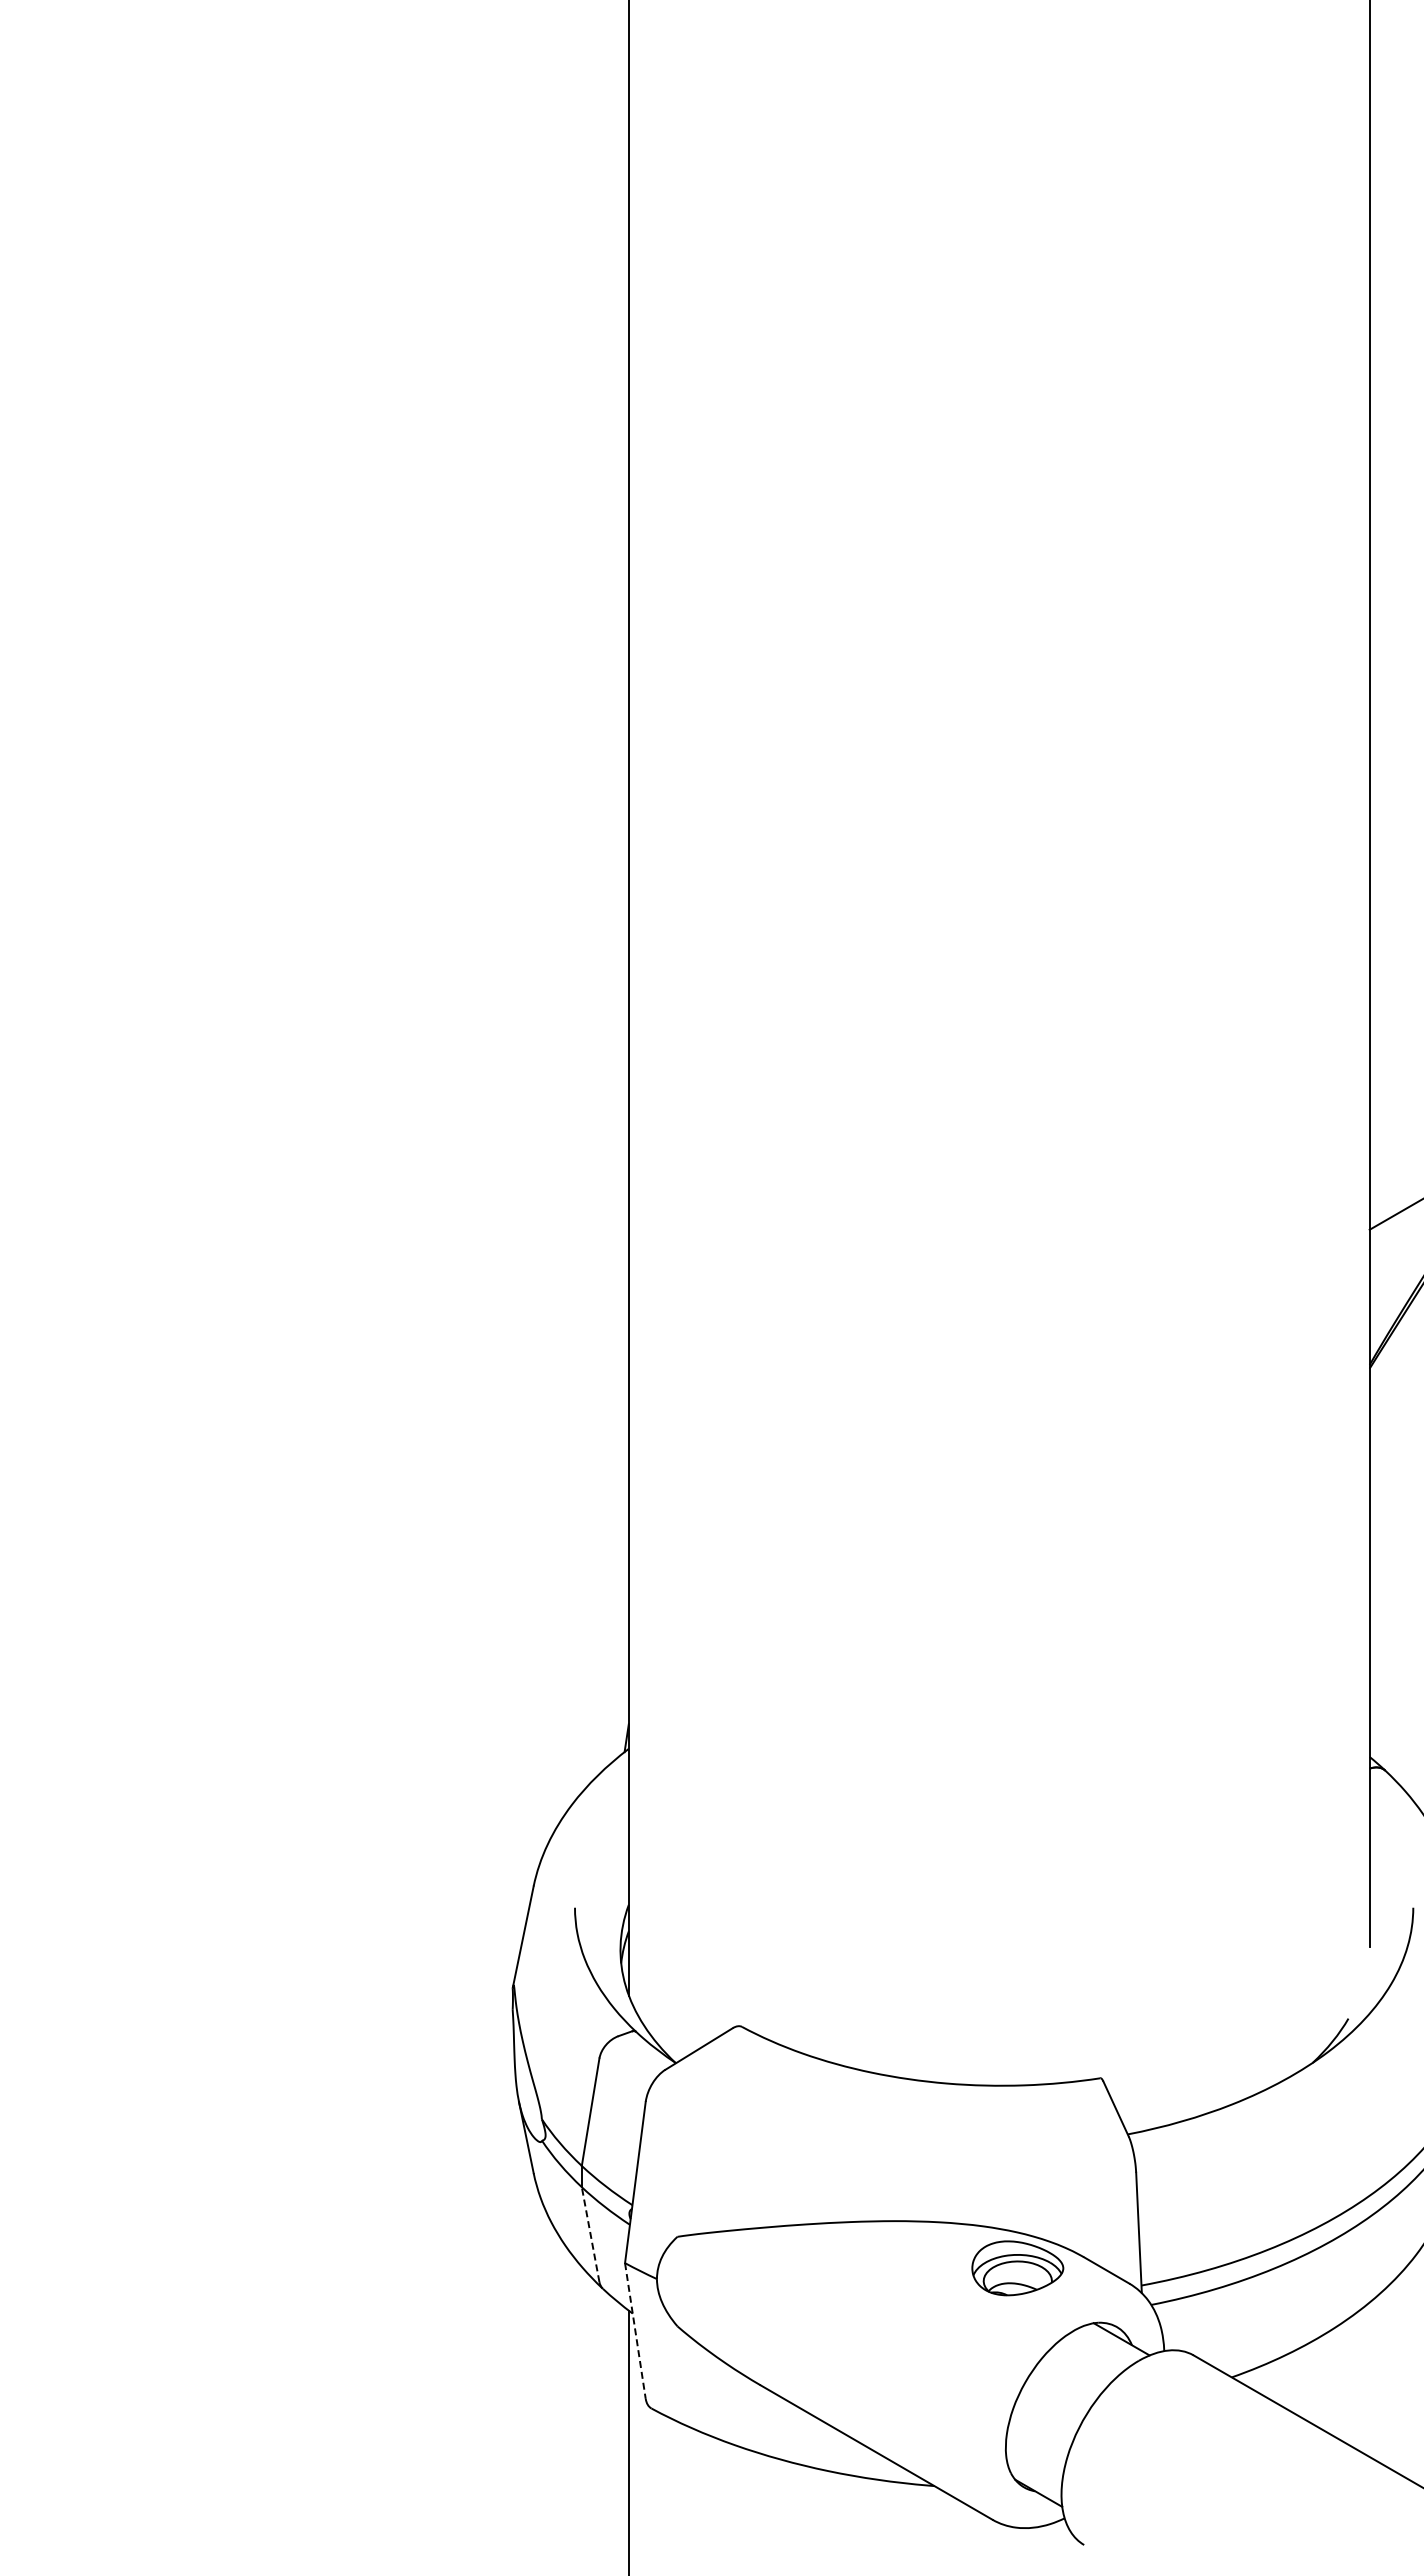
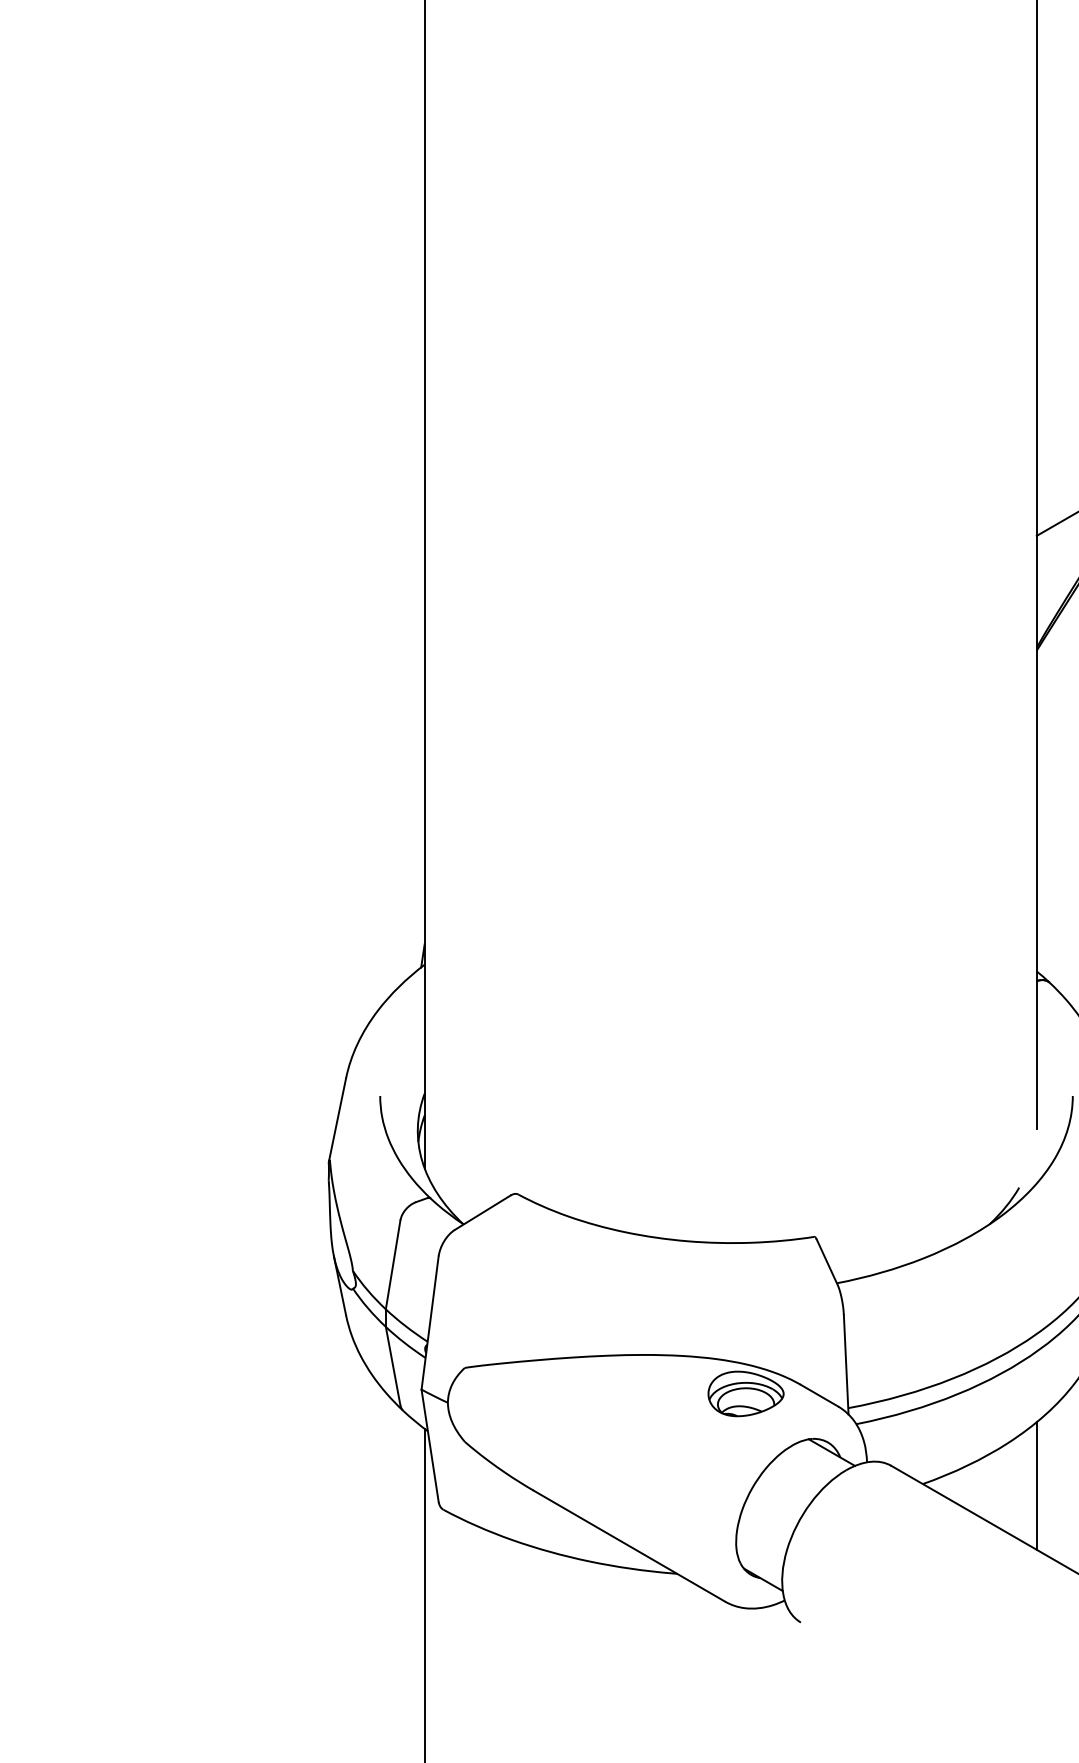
line: (590, 2234) -> (393, 1365), dashed -> solid
line: (635, 2331) -> (430, 1446), dashed -> solid
line: (1369, 2379) -> (1036, 1485), added

